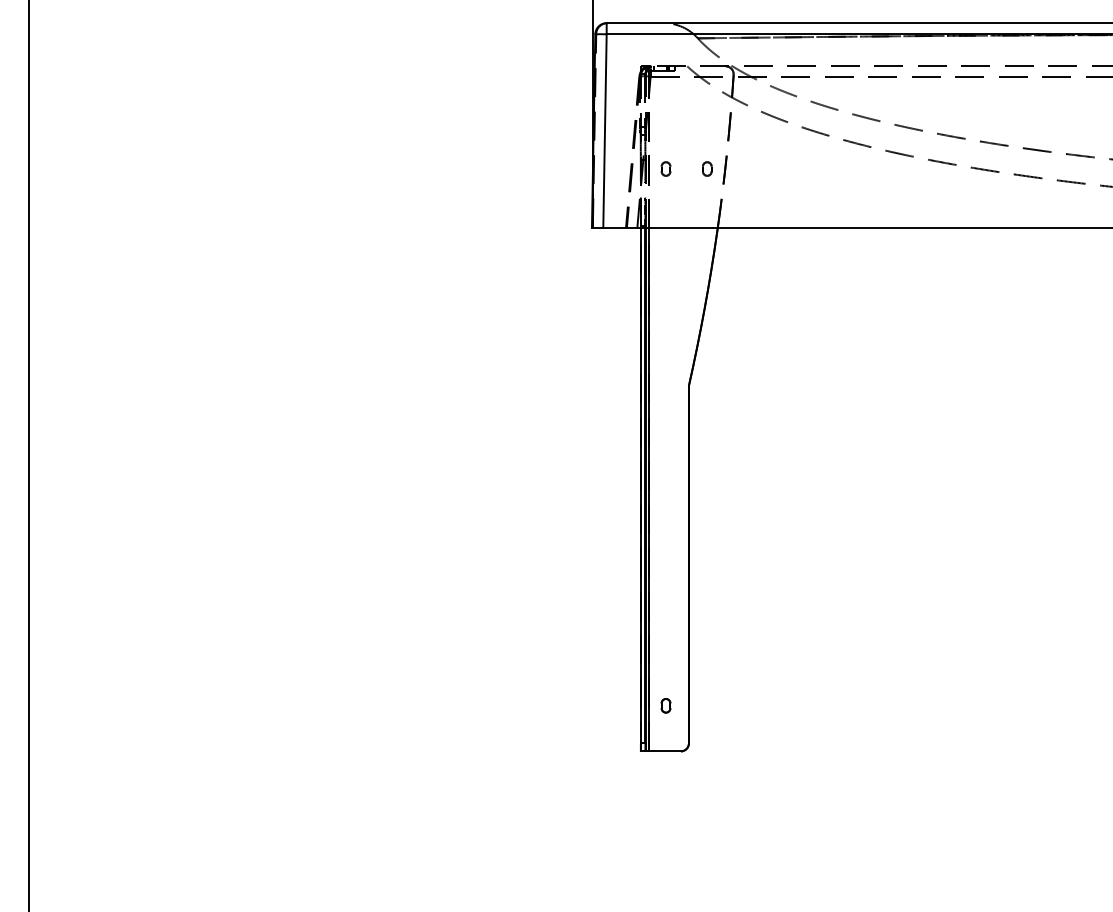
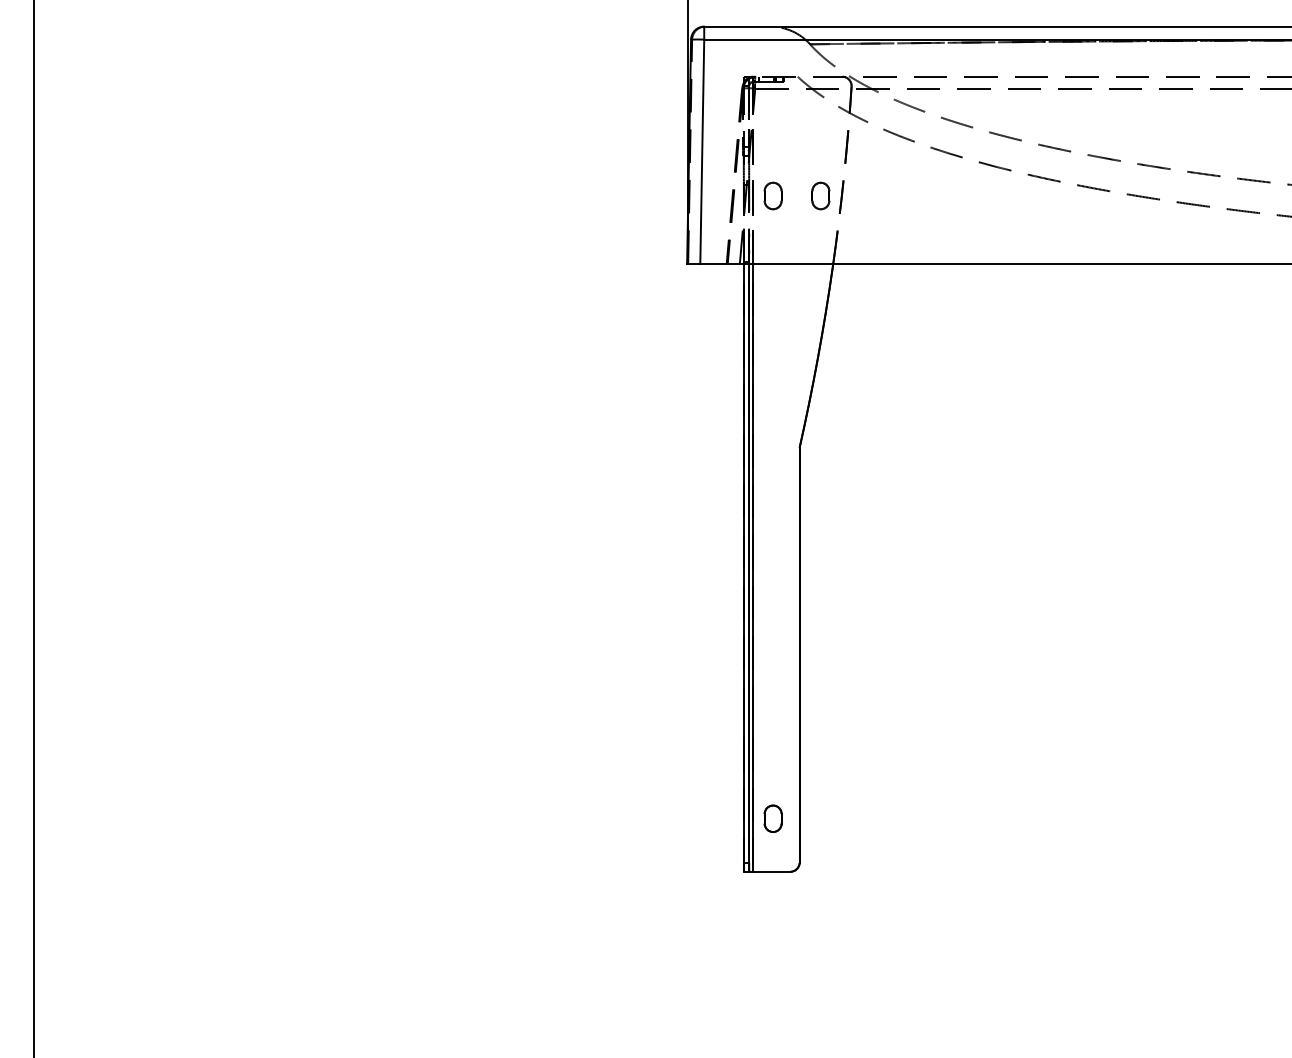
part: (665, 168) -> (772, 195), size x1.67
part: (707, 168) -> (821, 195), size x1.67
part: (665, 705) -> (772, 818), size x1.67

